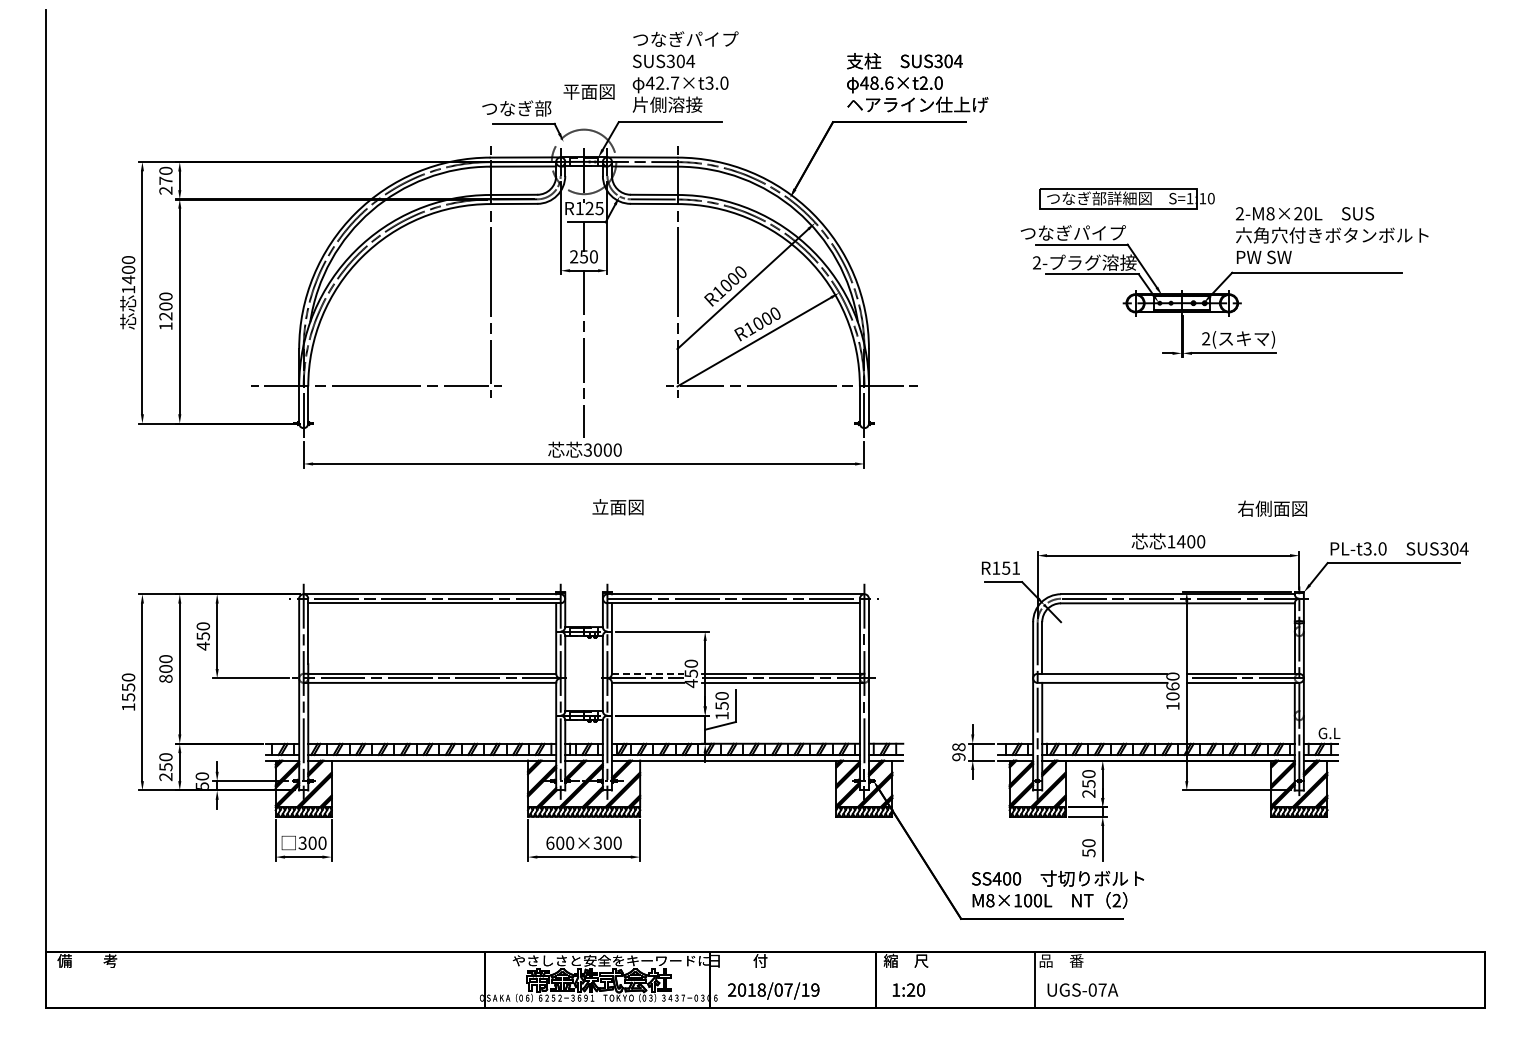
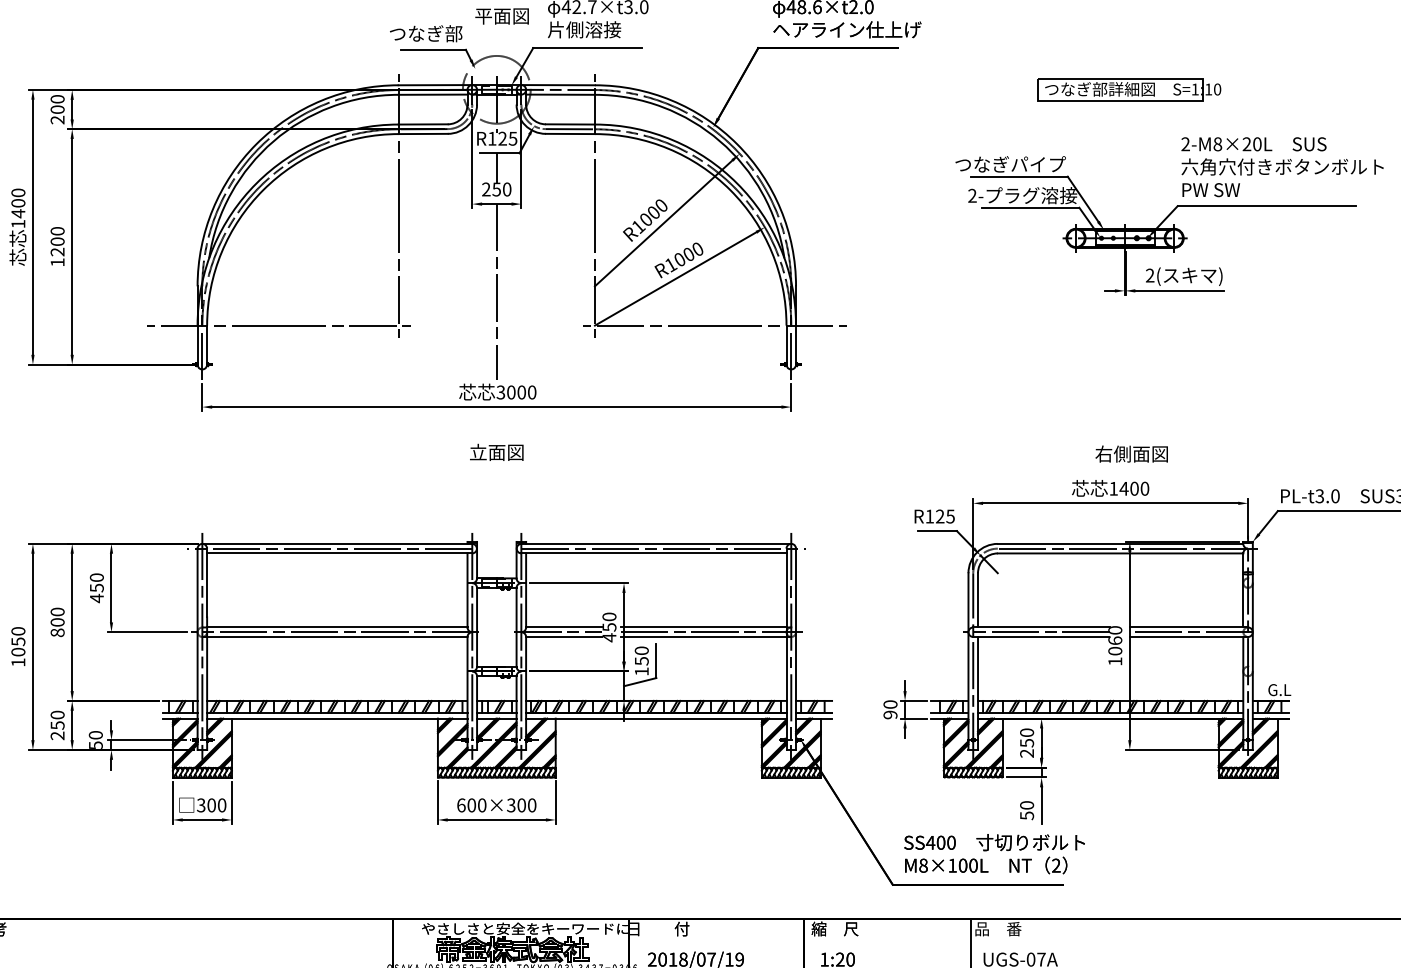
text: (165, 180) -> (57, 109), 270 -> 200
part: (1126, 198) -> (1128, 89), moved
text: (617, 507) -> (496, 452), moved
text: (1272, 508) -> (1131, 453), moved
text: (1011, 567) -> (945, 515), R151 -> R125
line: (648, 673) -> (564, 627), dashed -> solid
line: (1097, 678) -> (1036, 632), added
text: (128, 697) -> (18, 652), 1550 -> 1050
text: (958, 747) -> (890, 704), 98 -> 90

